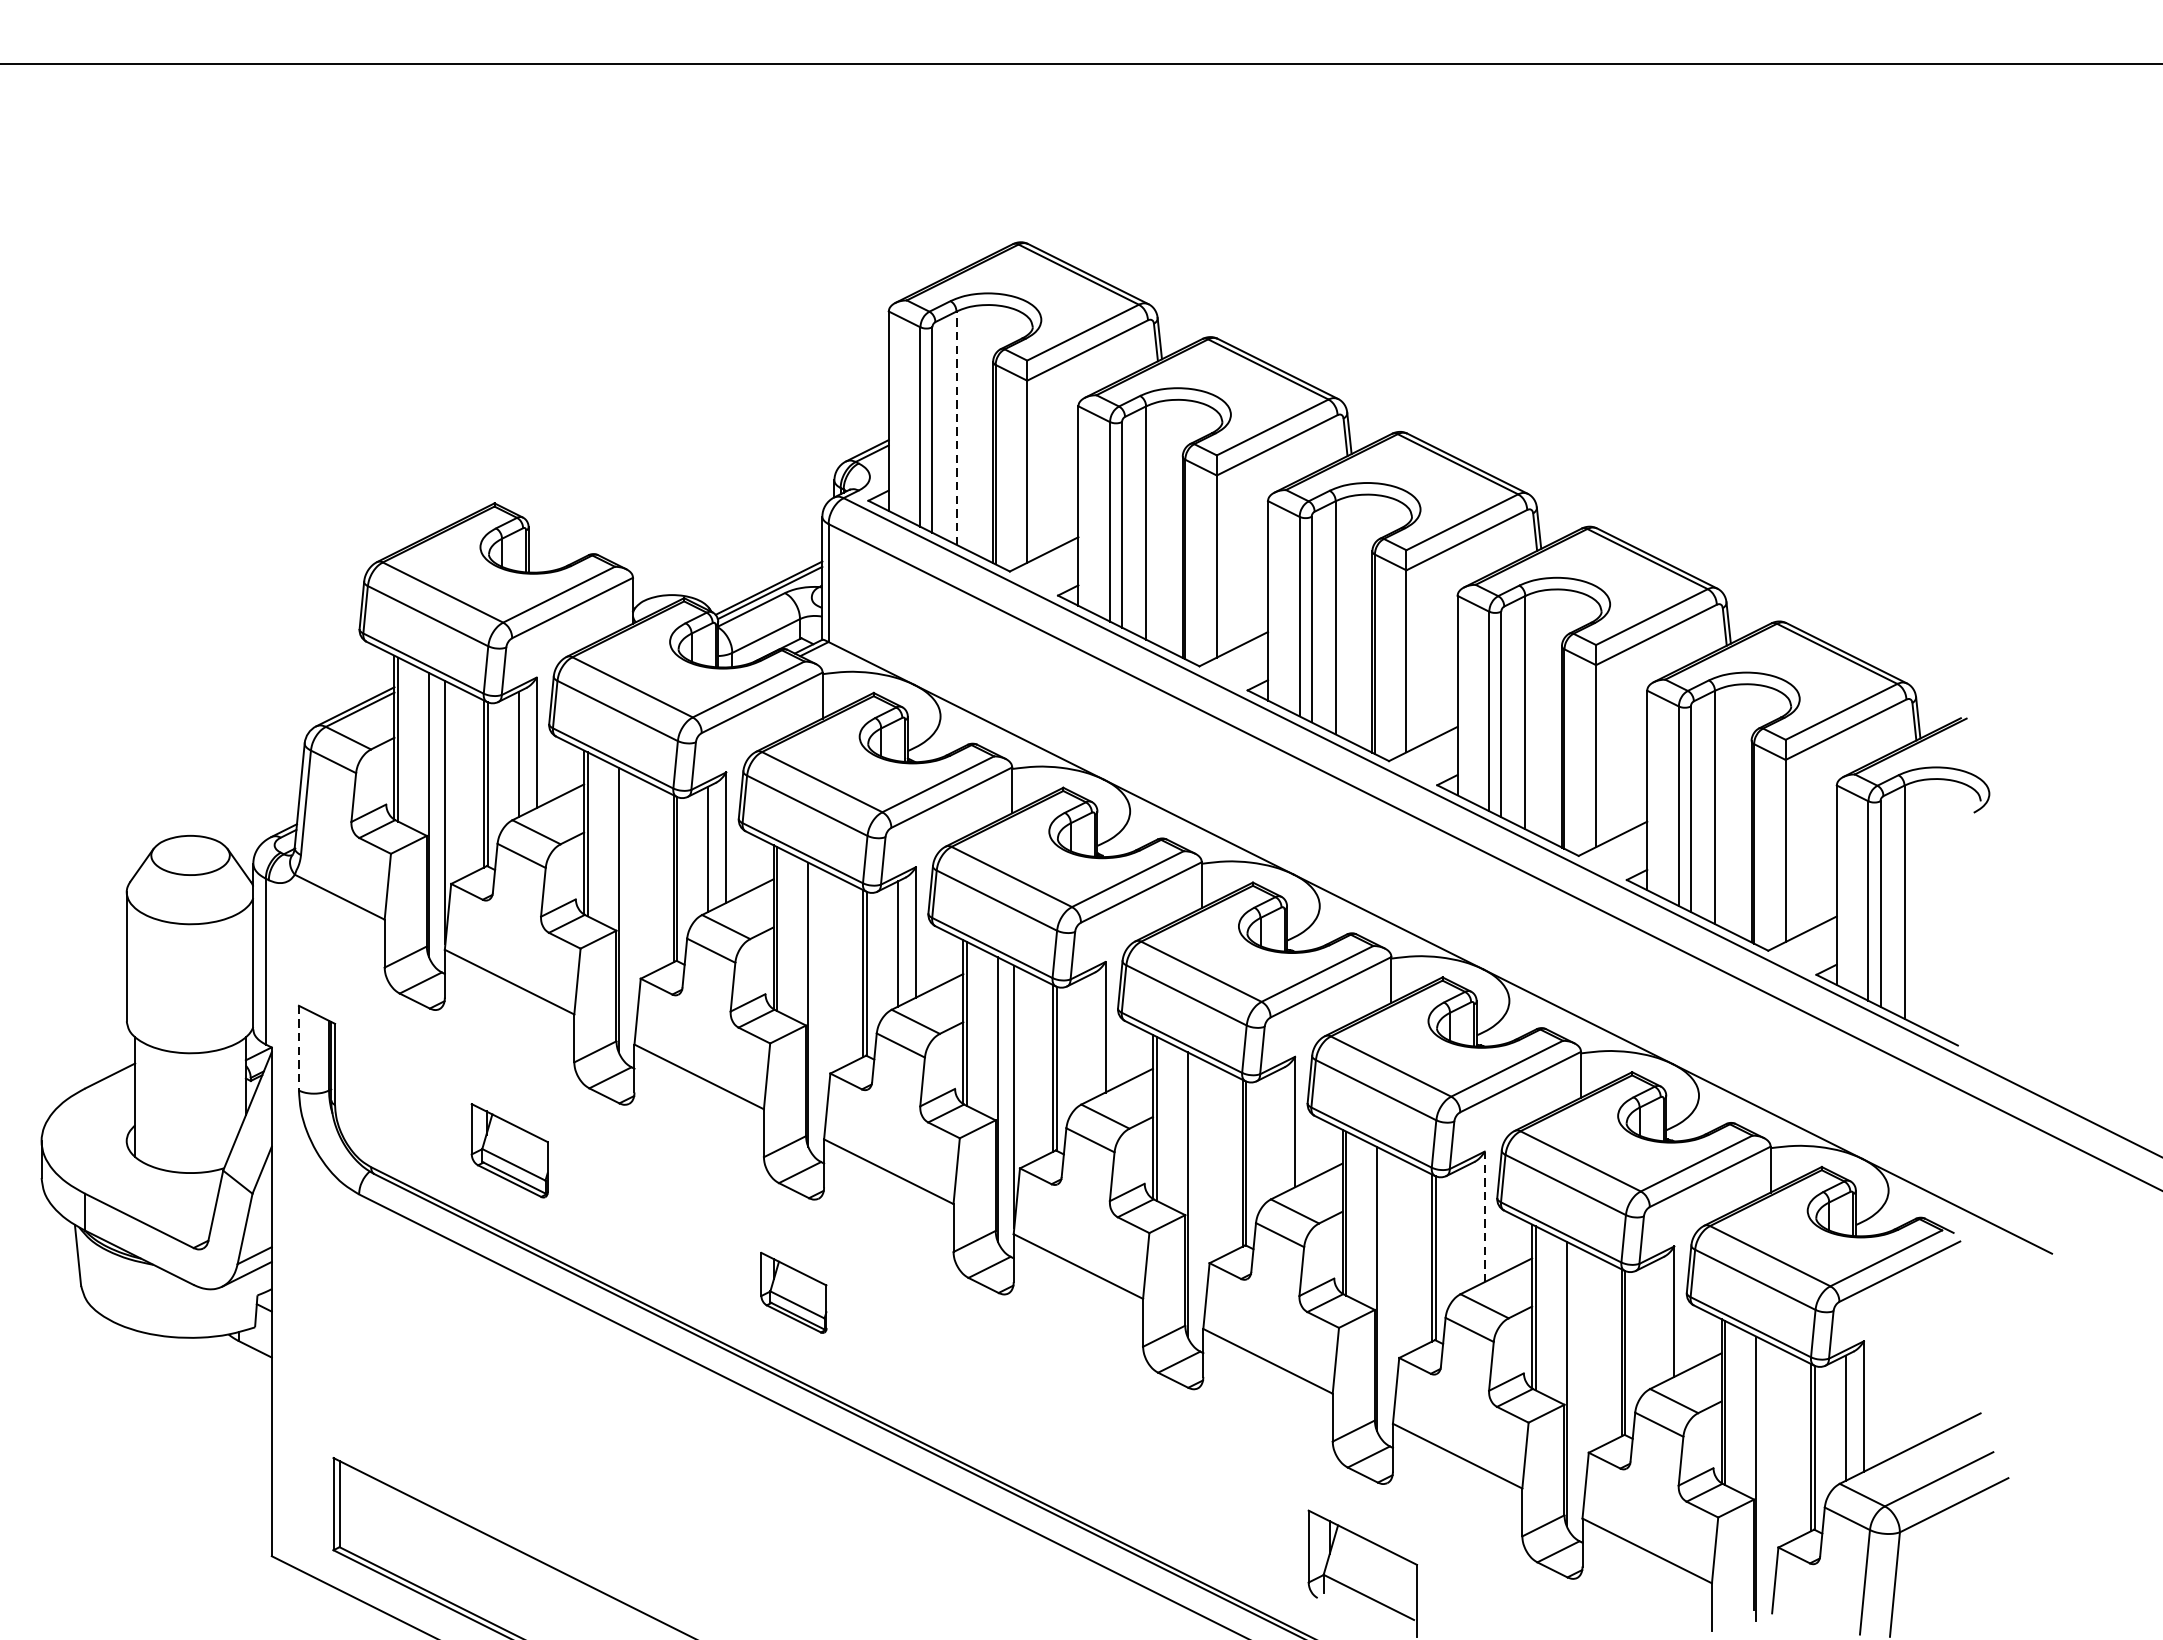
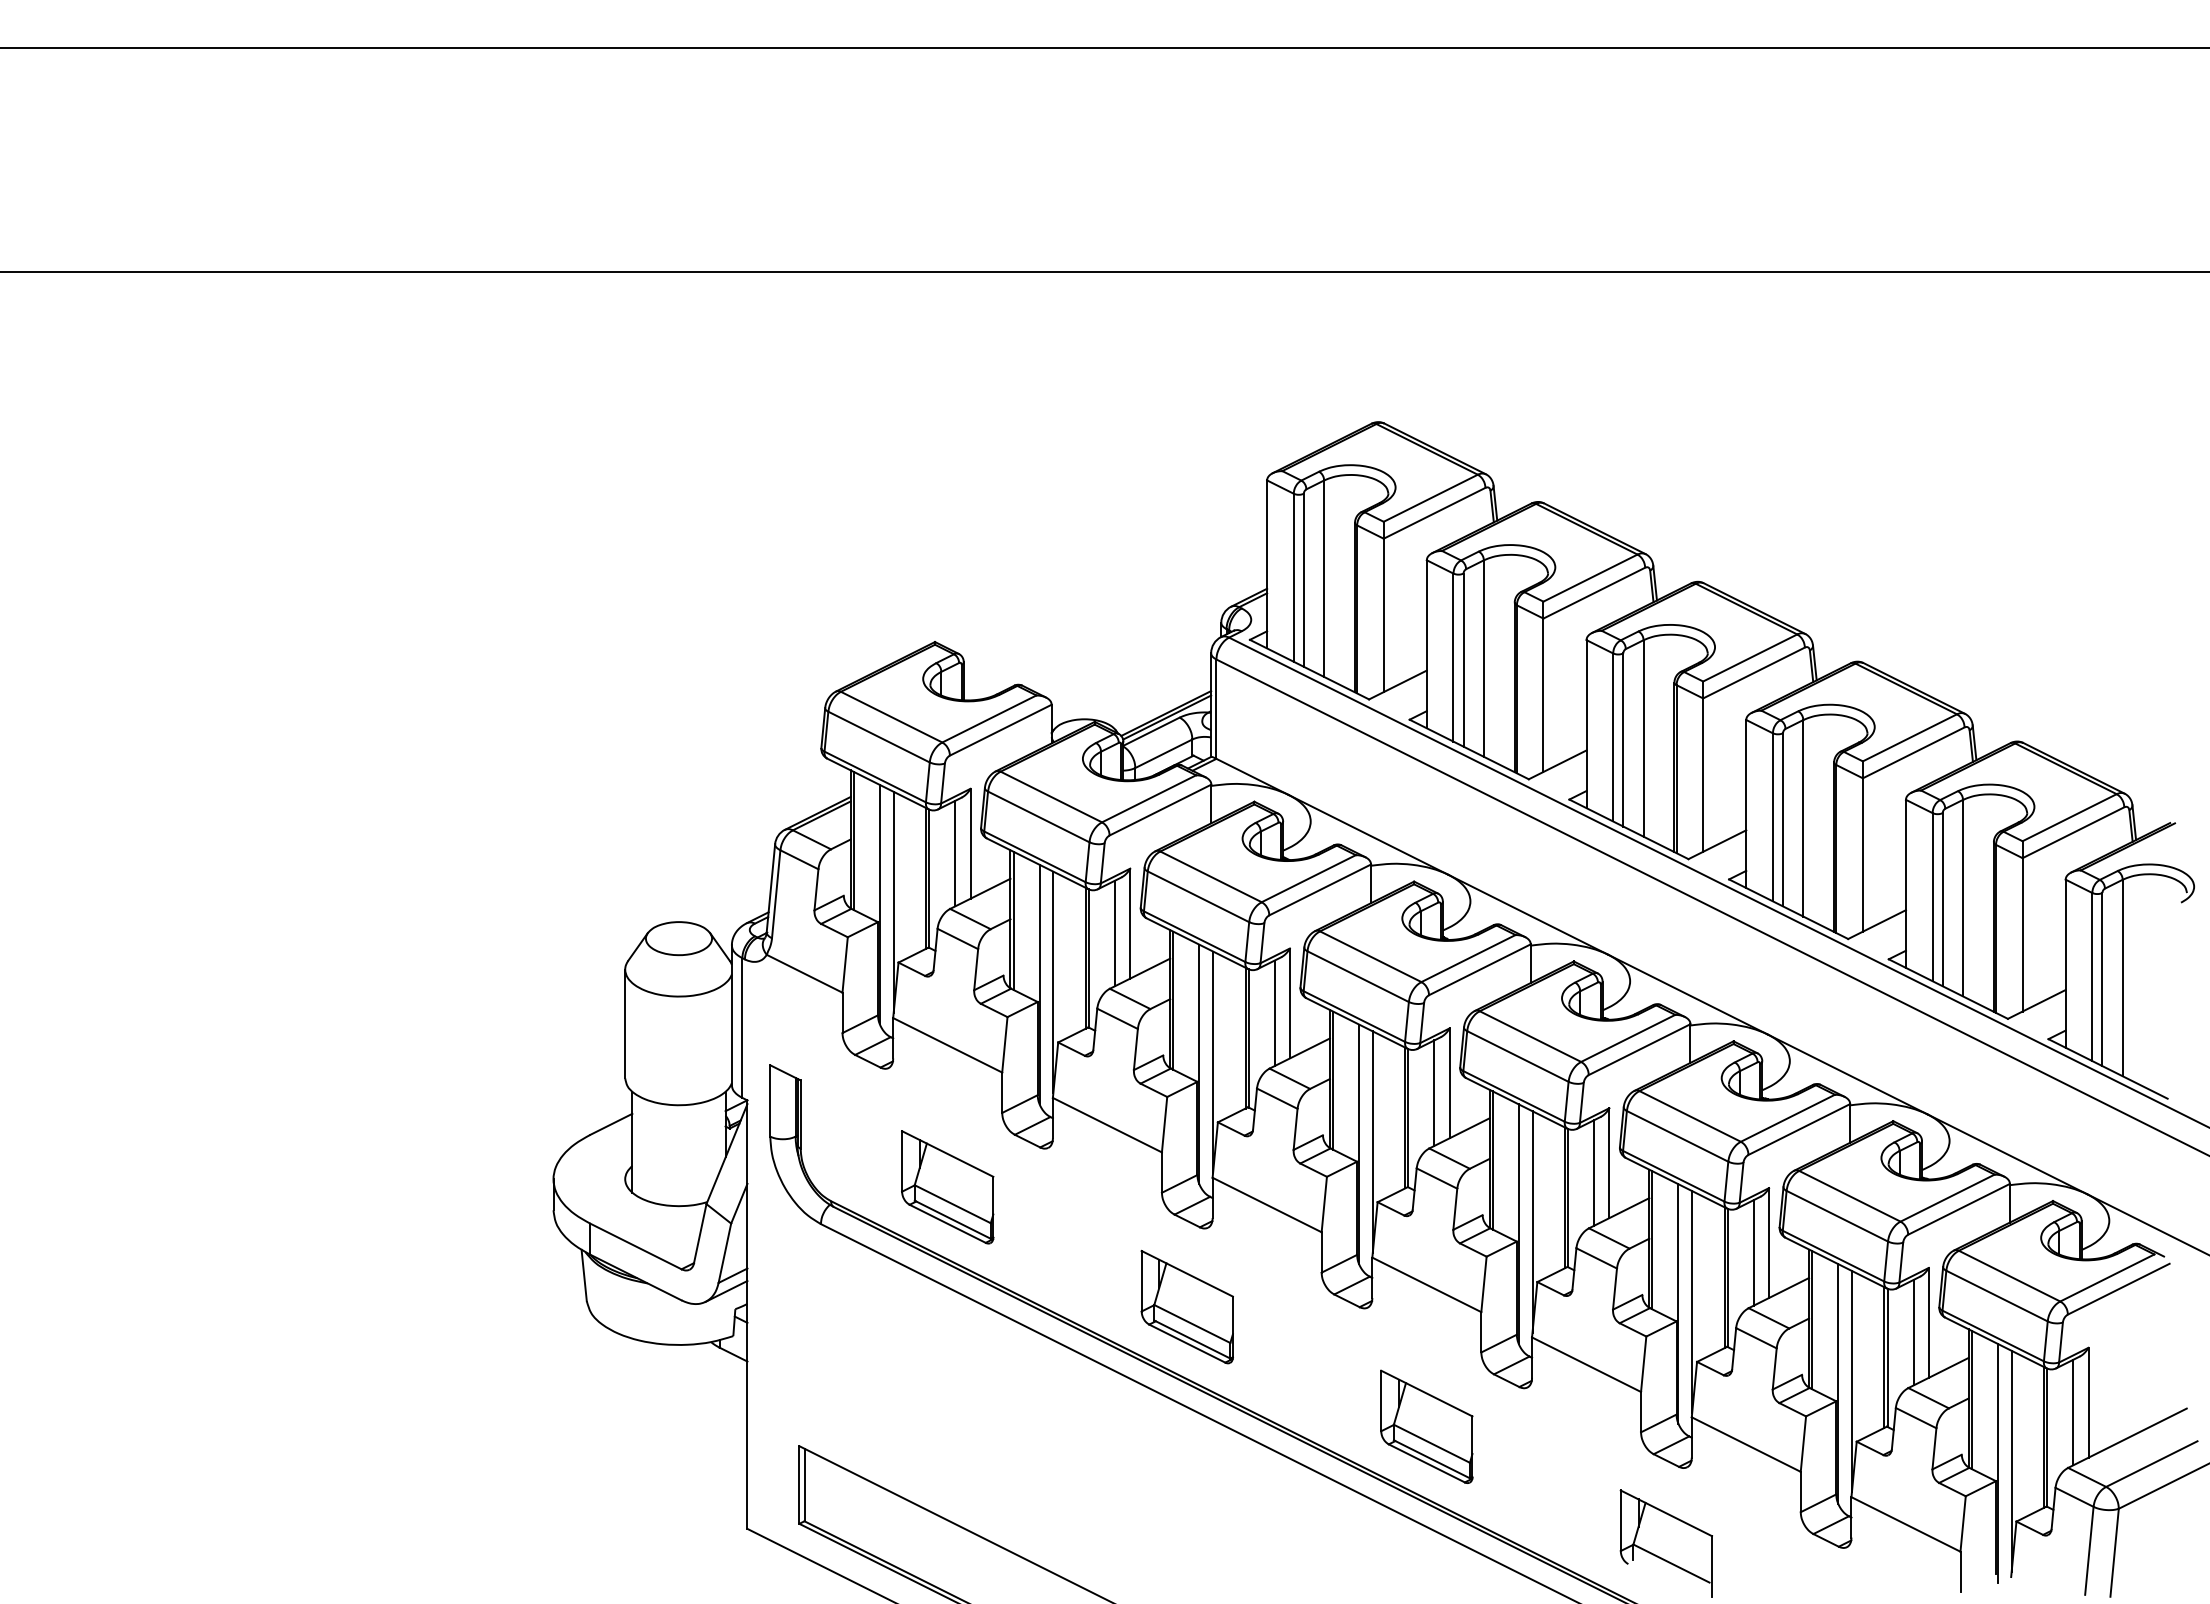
line: (956, 427) -> (1324, 578), dashed -> solid
line: (635, 907) -> (1053, 982), added
line: (825, 1001) -> (1213, 1061), added
line: (1087, 1038) -> (1434, 1092), added
line: (299, 1047) -> (770, 1100), dashed -> solid
line: (1277, 1133) -> (1594, 1172), added
part: (509, 1150) -> (947, 1187), size x1.43
line: (1203, 1191) -> (1532, 1221), added
line: (1485, 1217) -> (1769, 1243), dashed -> solid
line: (1466, 1228) -> (1753, 1252), added
line: (1393, 1286) -> (1692, 1301), added
part: (793, 1292) -> (1186, 1306), size x1.67
line: (1656, 1323) -> (1913, 1332), added
line: (1582, 1381) -> (1851, 1381), added
part: (1078, 1434) -> (1426, 1426), added
line: (1772, 1476) -> (2011, 1461), added

